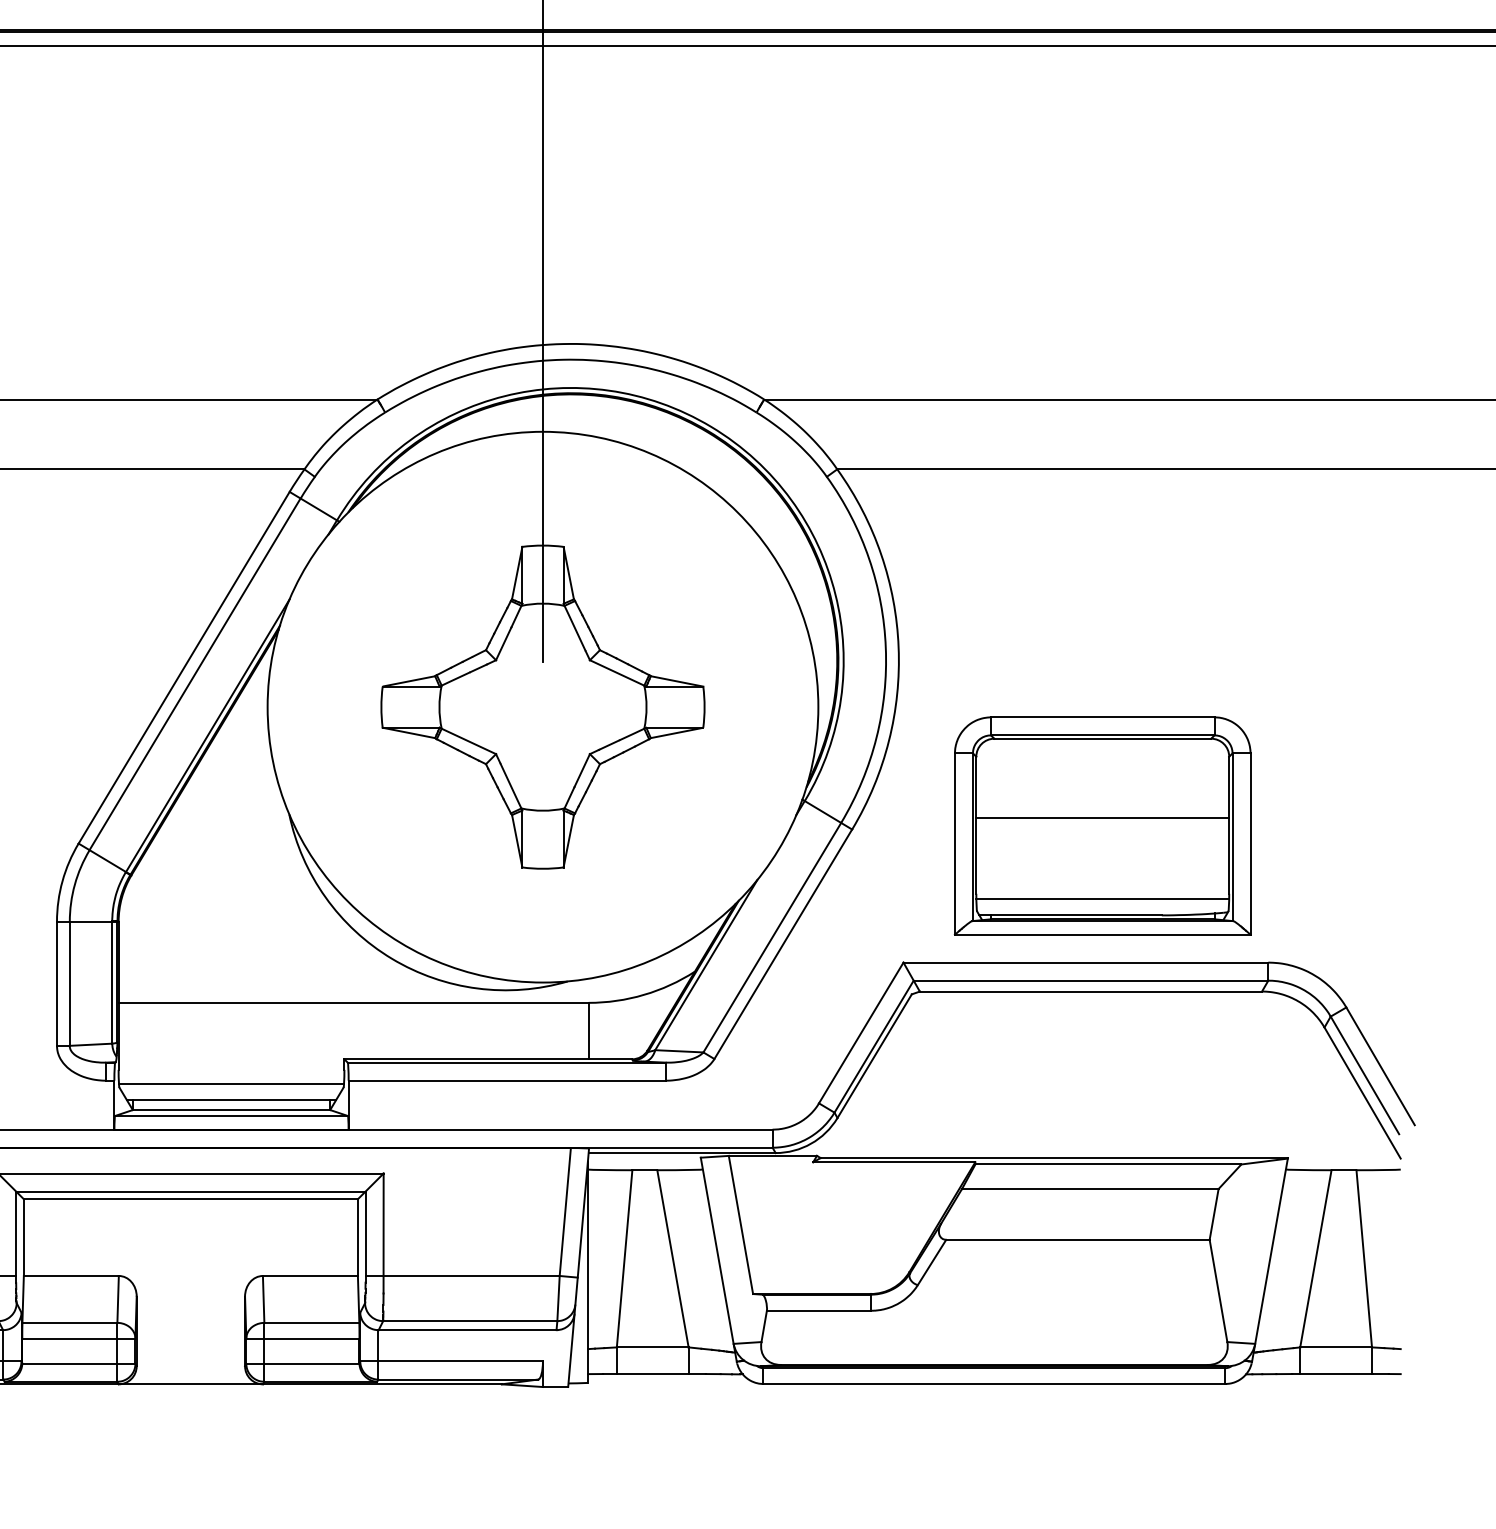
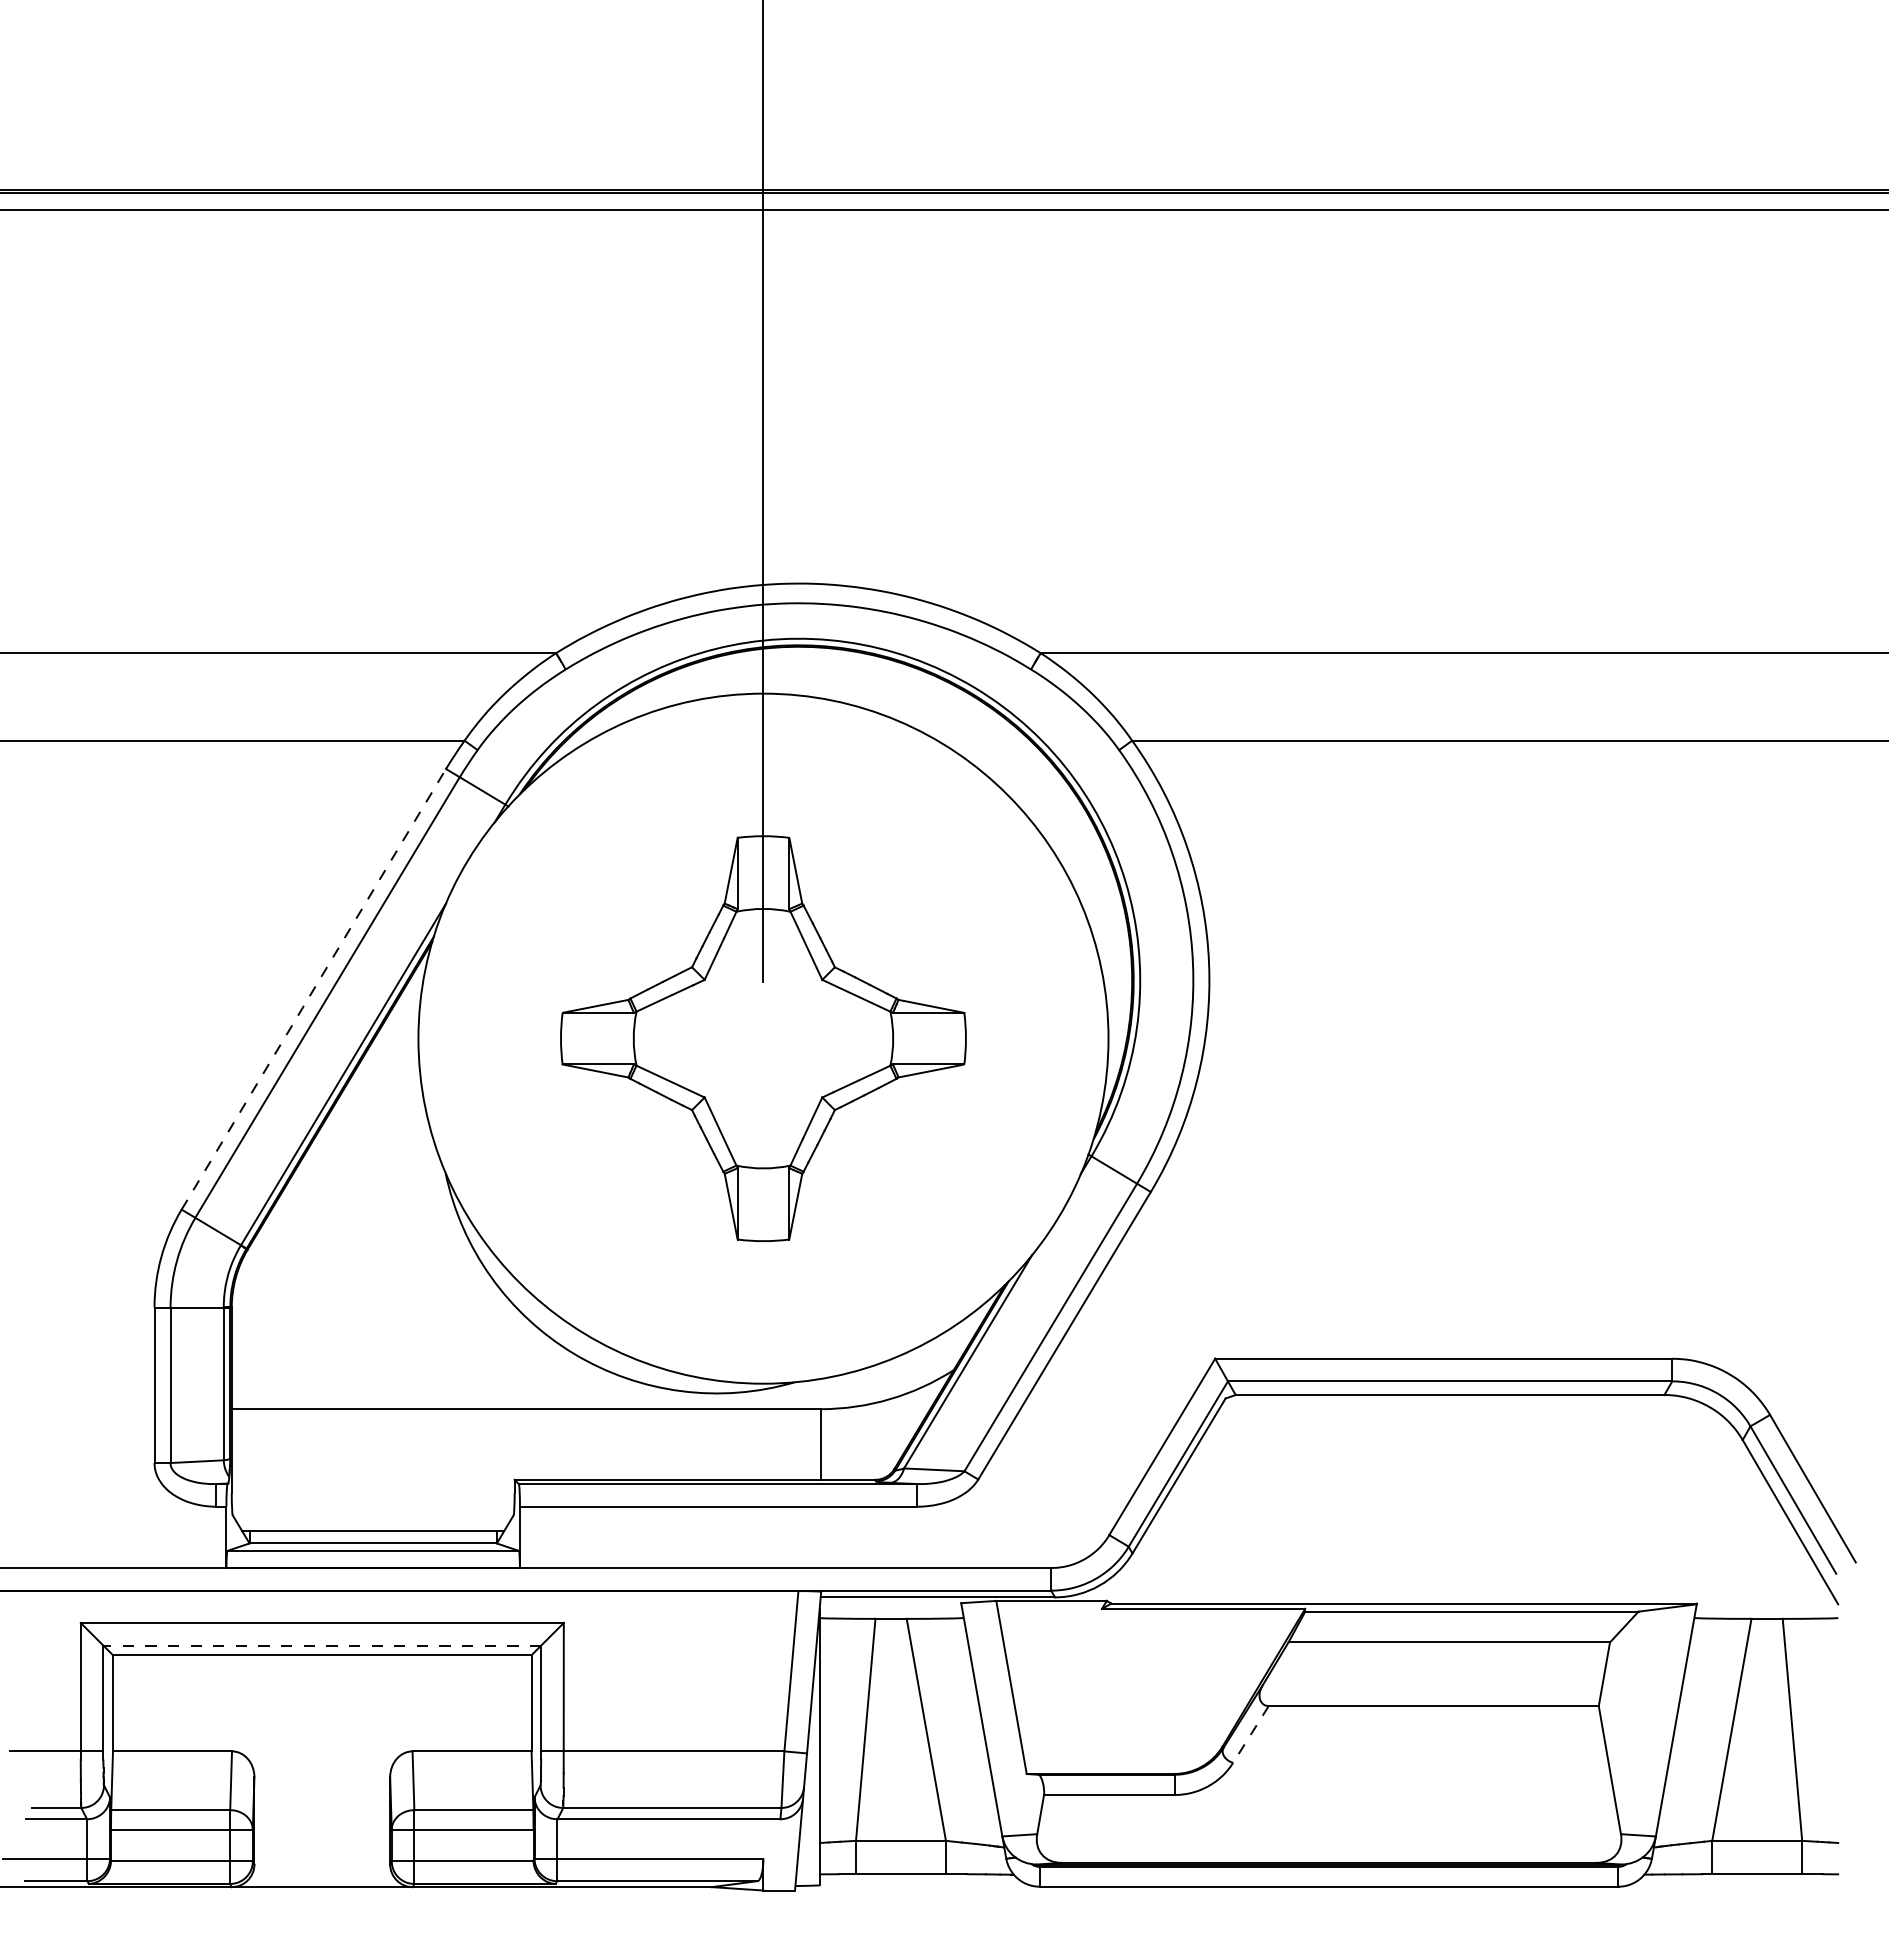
line: (183, 667) -> (313, 989), solid -> dashed
part: (1102, 825) -> (1464, 1187), removed
line: (231, 1083) -> (373, 1510), removed
line: (191, 1191) -> (322, 1645), solid -> dashed
line: (931, 1262) -> (1250, 1734), solid -> dashed

